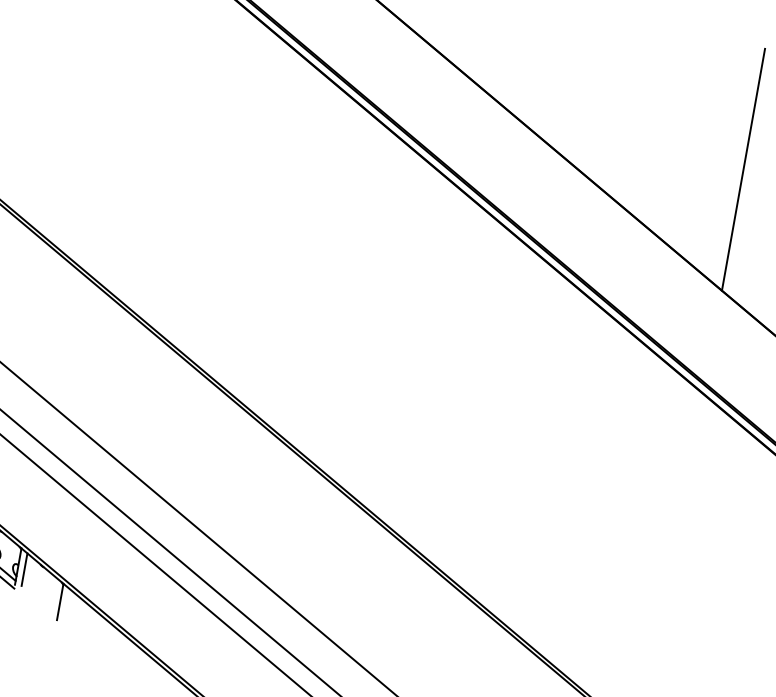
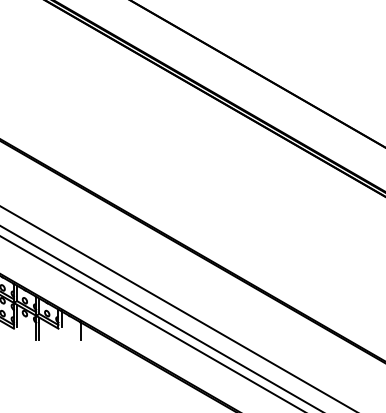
line: (743, 169) -> (360, 75), removed

